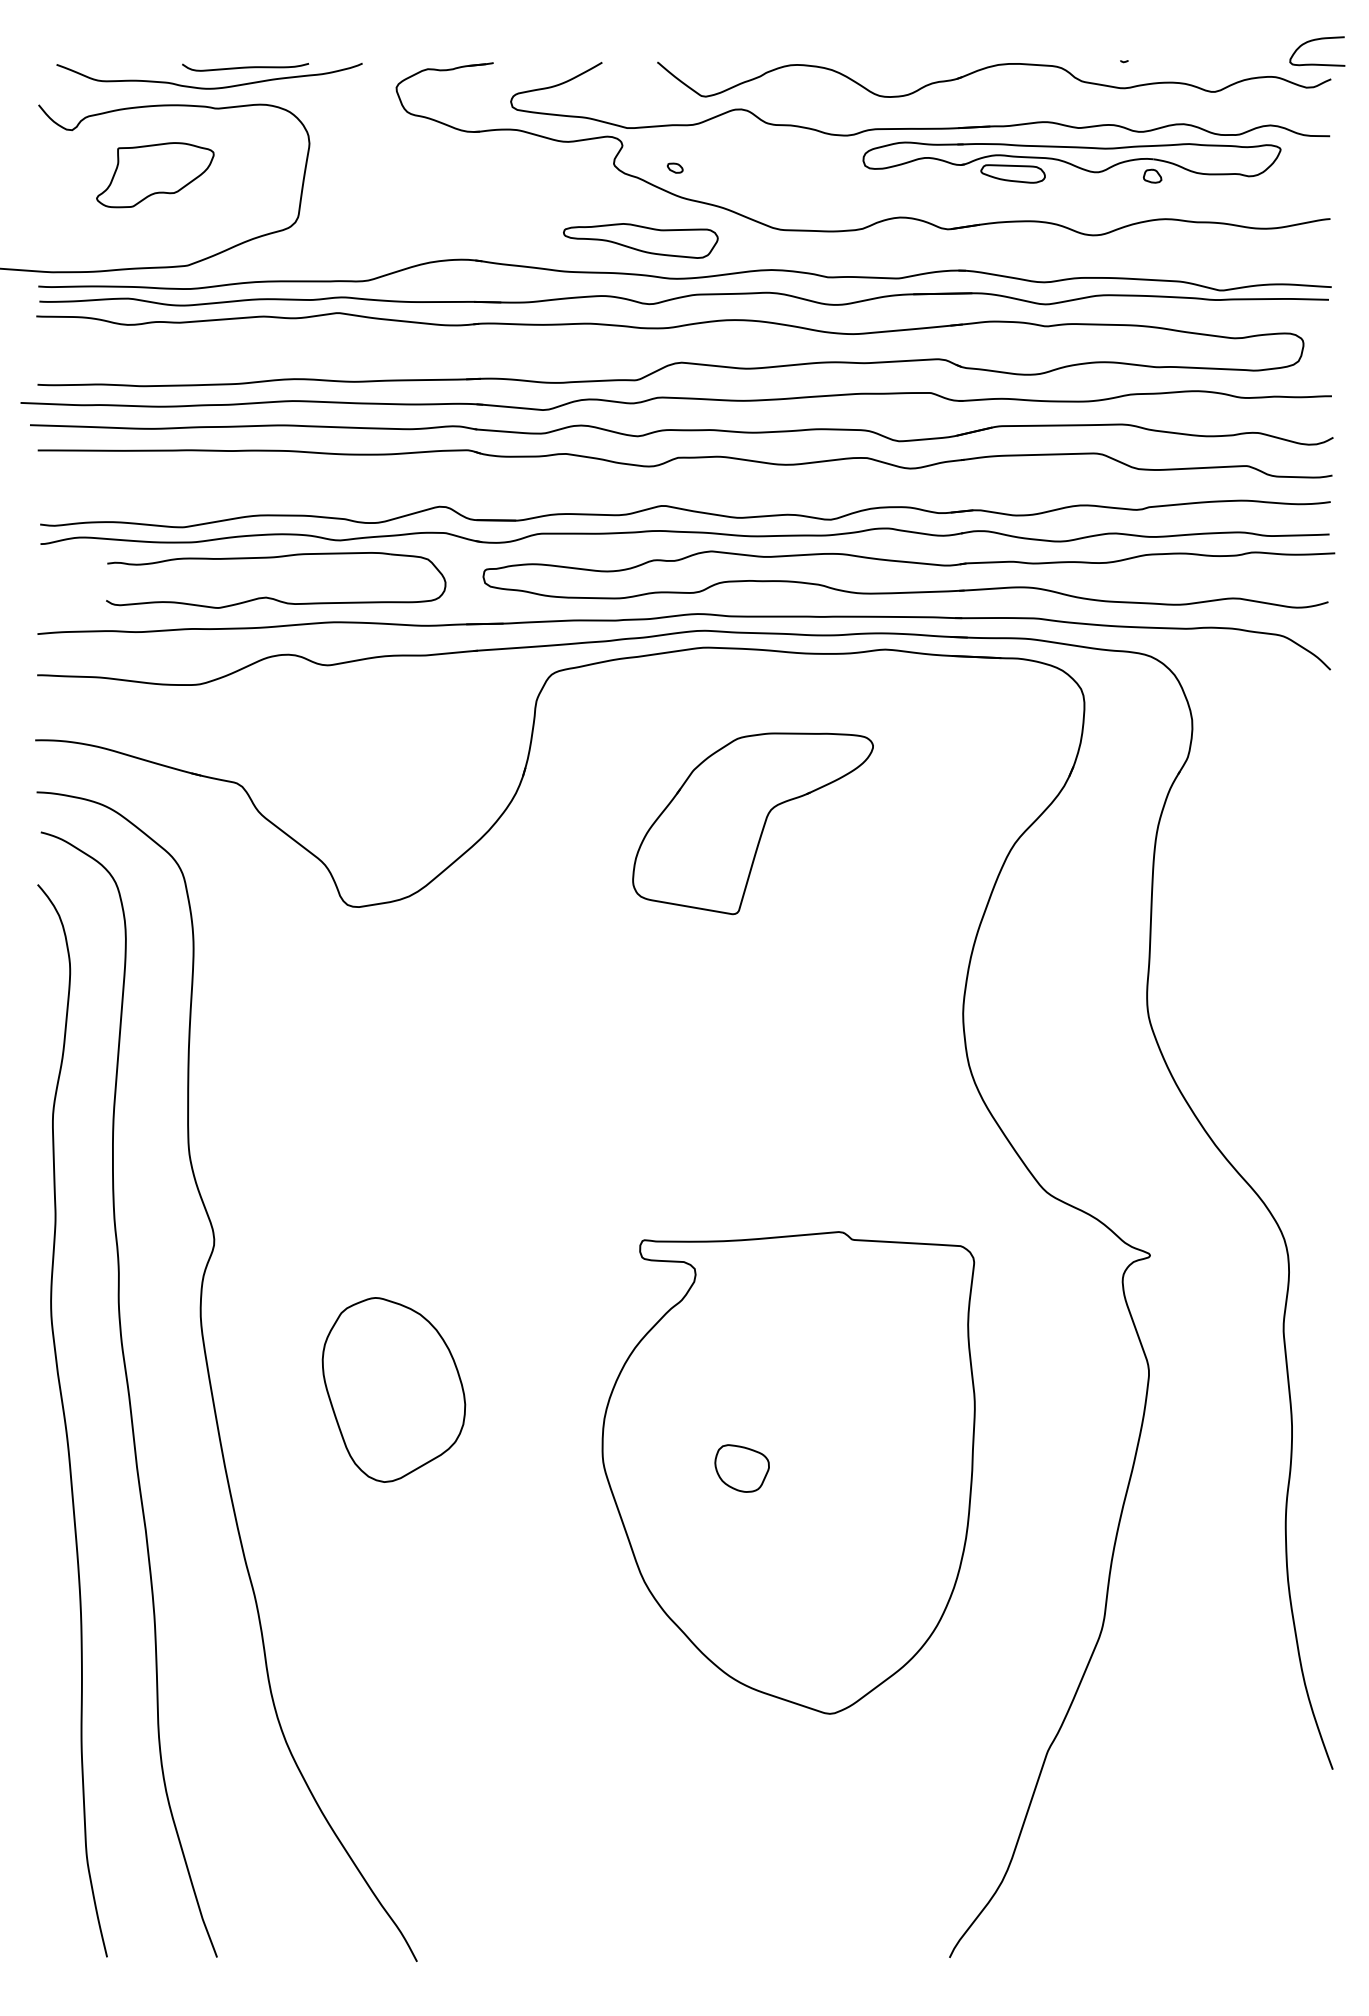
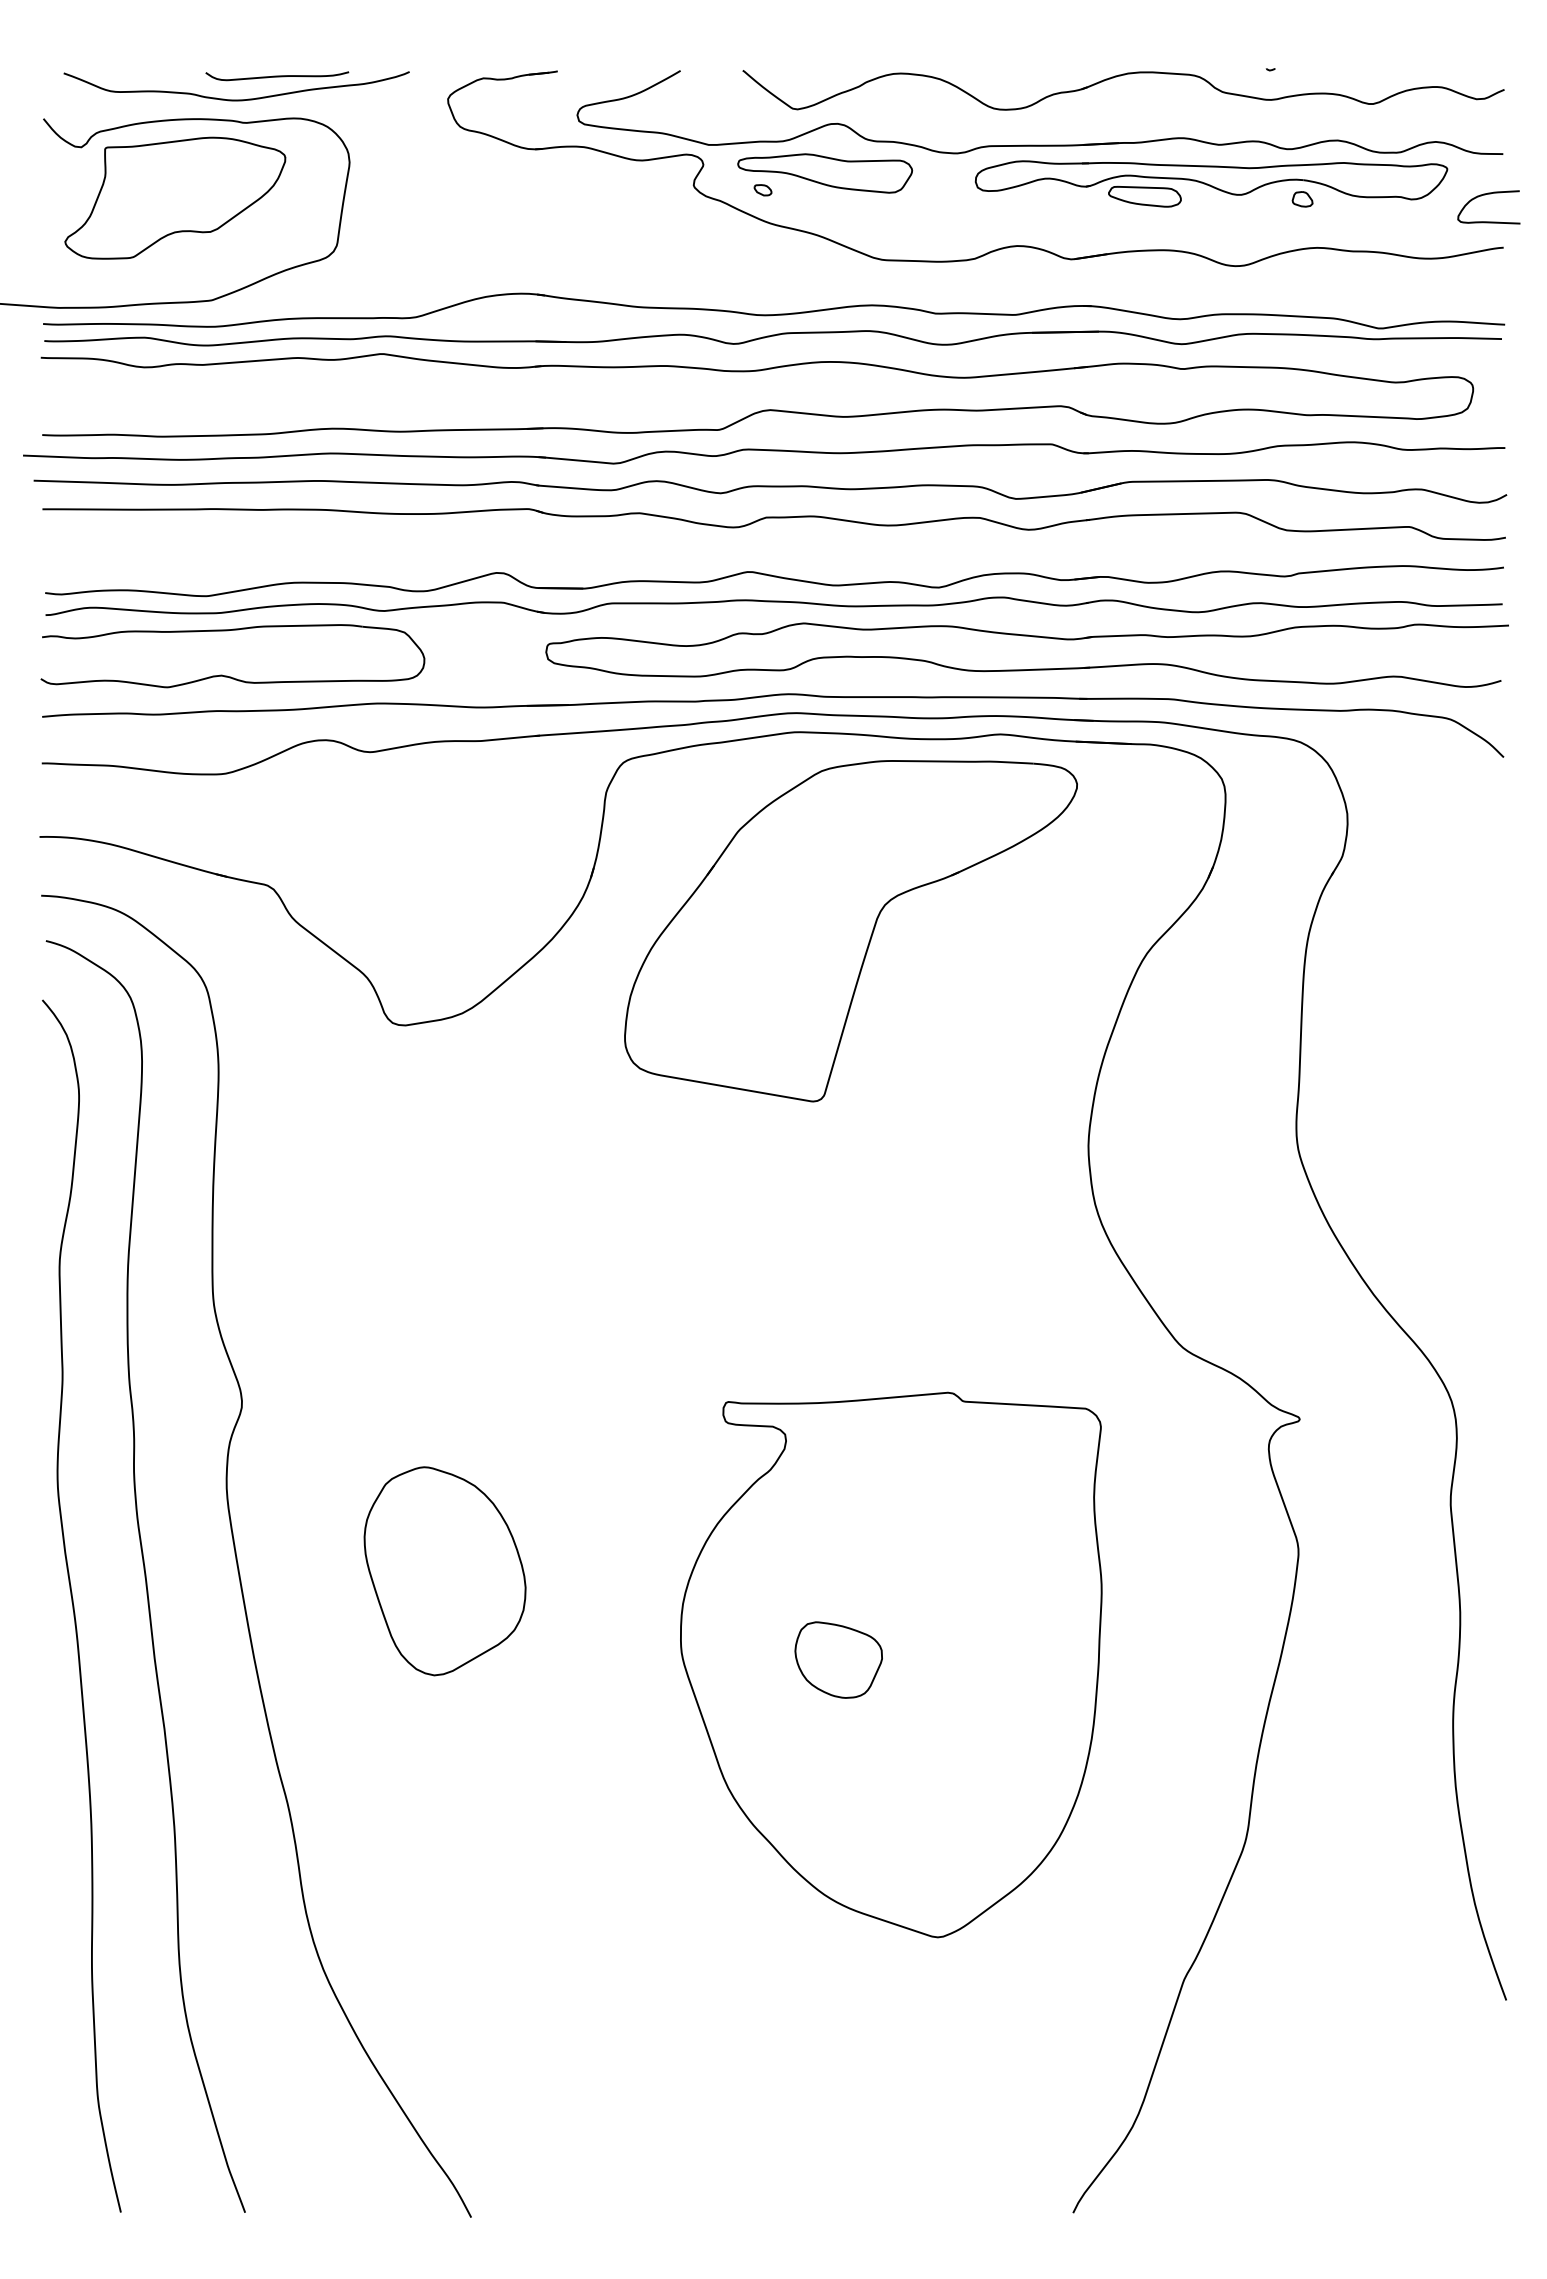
curve: (1314, 41) -> (1485, 195), moved
part: (155, 174) -> (175, 197), size x1.67
part: (641, 240) -> (825, 173), moved
part: (271, 597) -> (227, 675), moved
part: (752, 823) -> (850, 931), size x1.67
part: (742, 1468) -> (838, 1659), size x1.43

